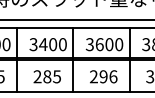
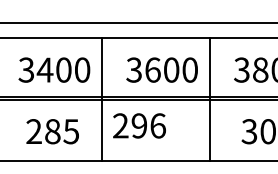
text: (103, 76) -> (139, 125), moved

